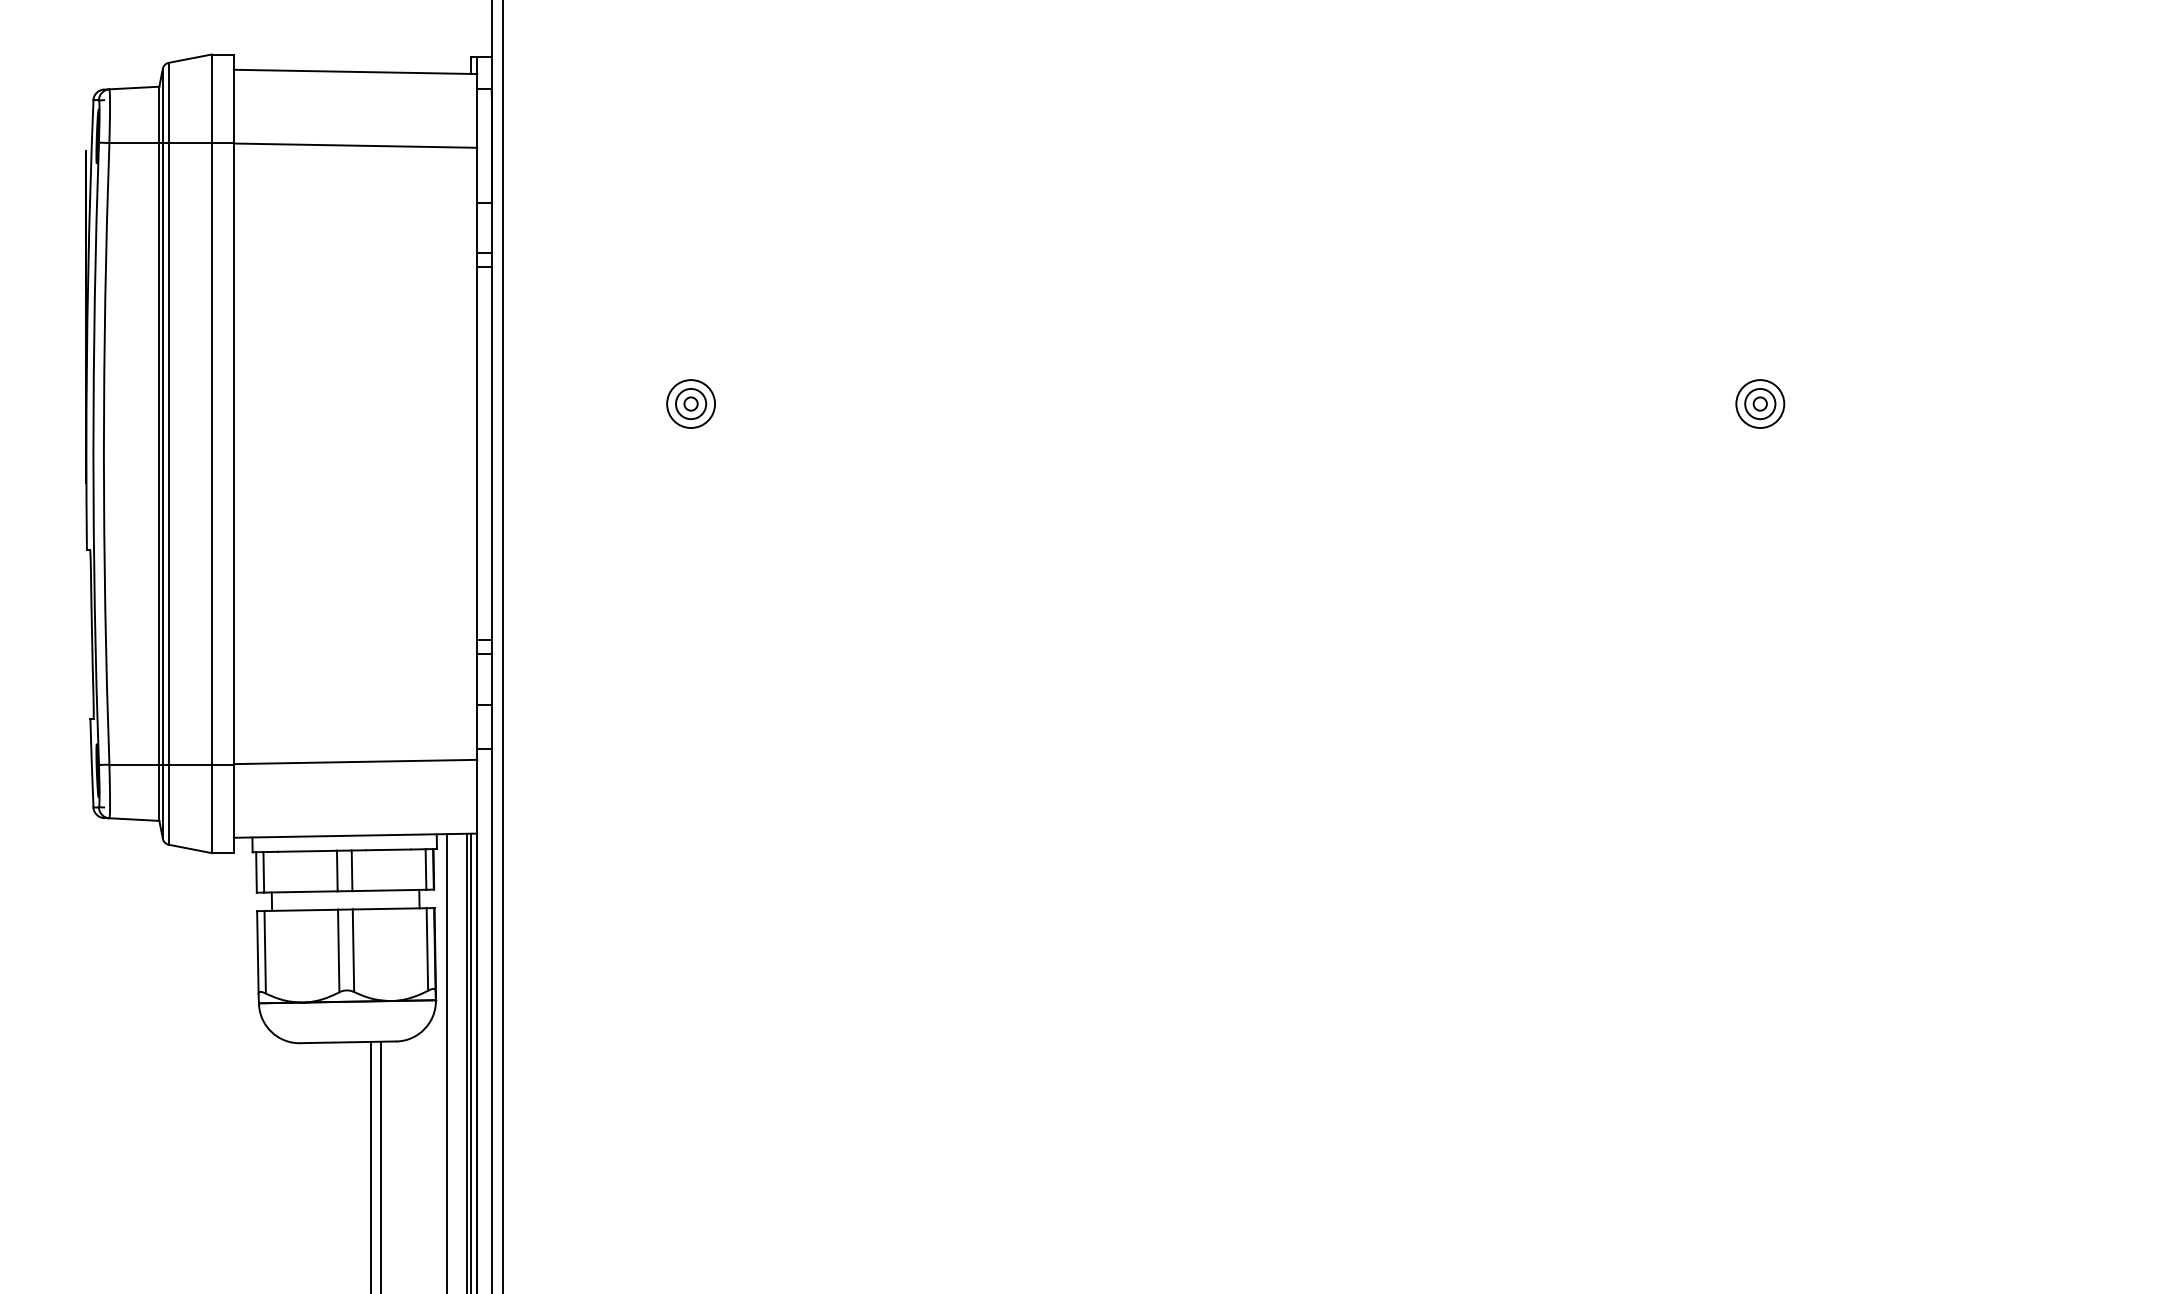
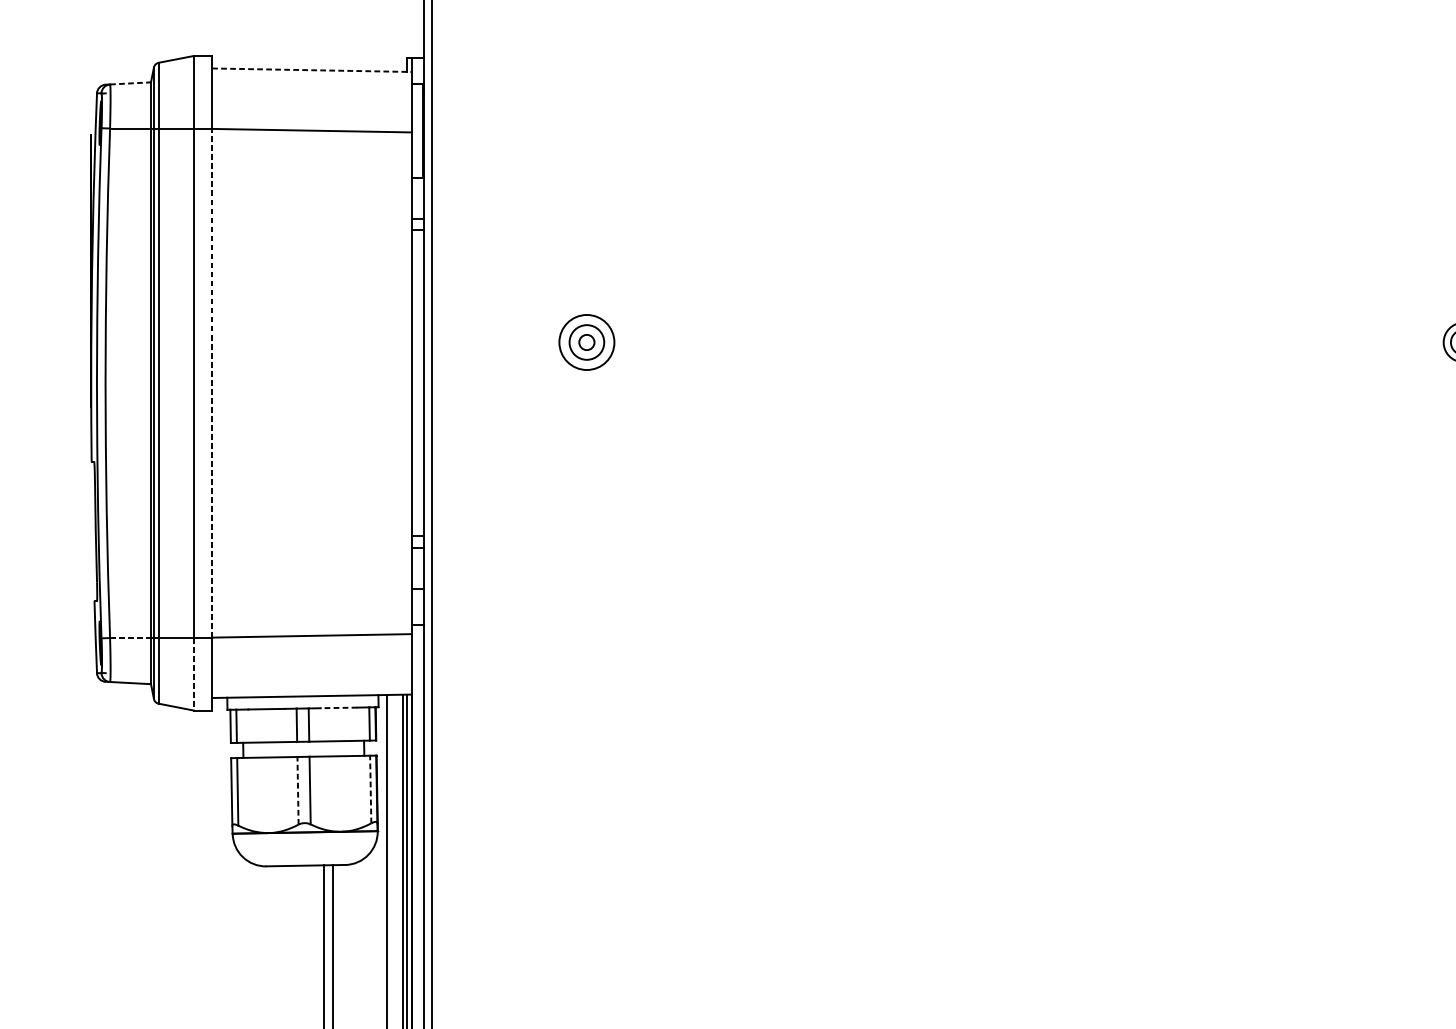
line: (355, 71) -> (311, 69), solid -> dashed
line: (134, 88) -> (130, 83), solid -> dashed
part: (690, 403) -> (586, 342), size x1.4
line: (233, 453) -> (211, 383), solid -> dashed
line: (134, 764) -> (130, 637), solid -> dashed
line: (211, 809) -> (193, 674), solid -> dashed
line: (388, 849) -> (338, 707), solid -> dashed
line: (427, 948) -> (370, 788), solid -> dashed
line: (338, 950) -> (297, 790), solid -> dashed

